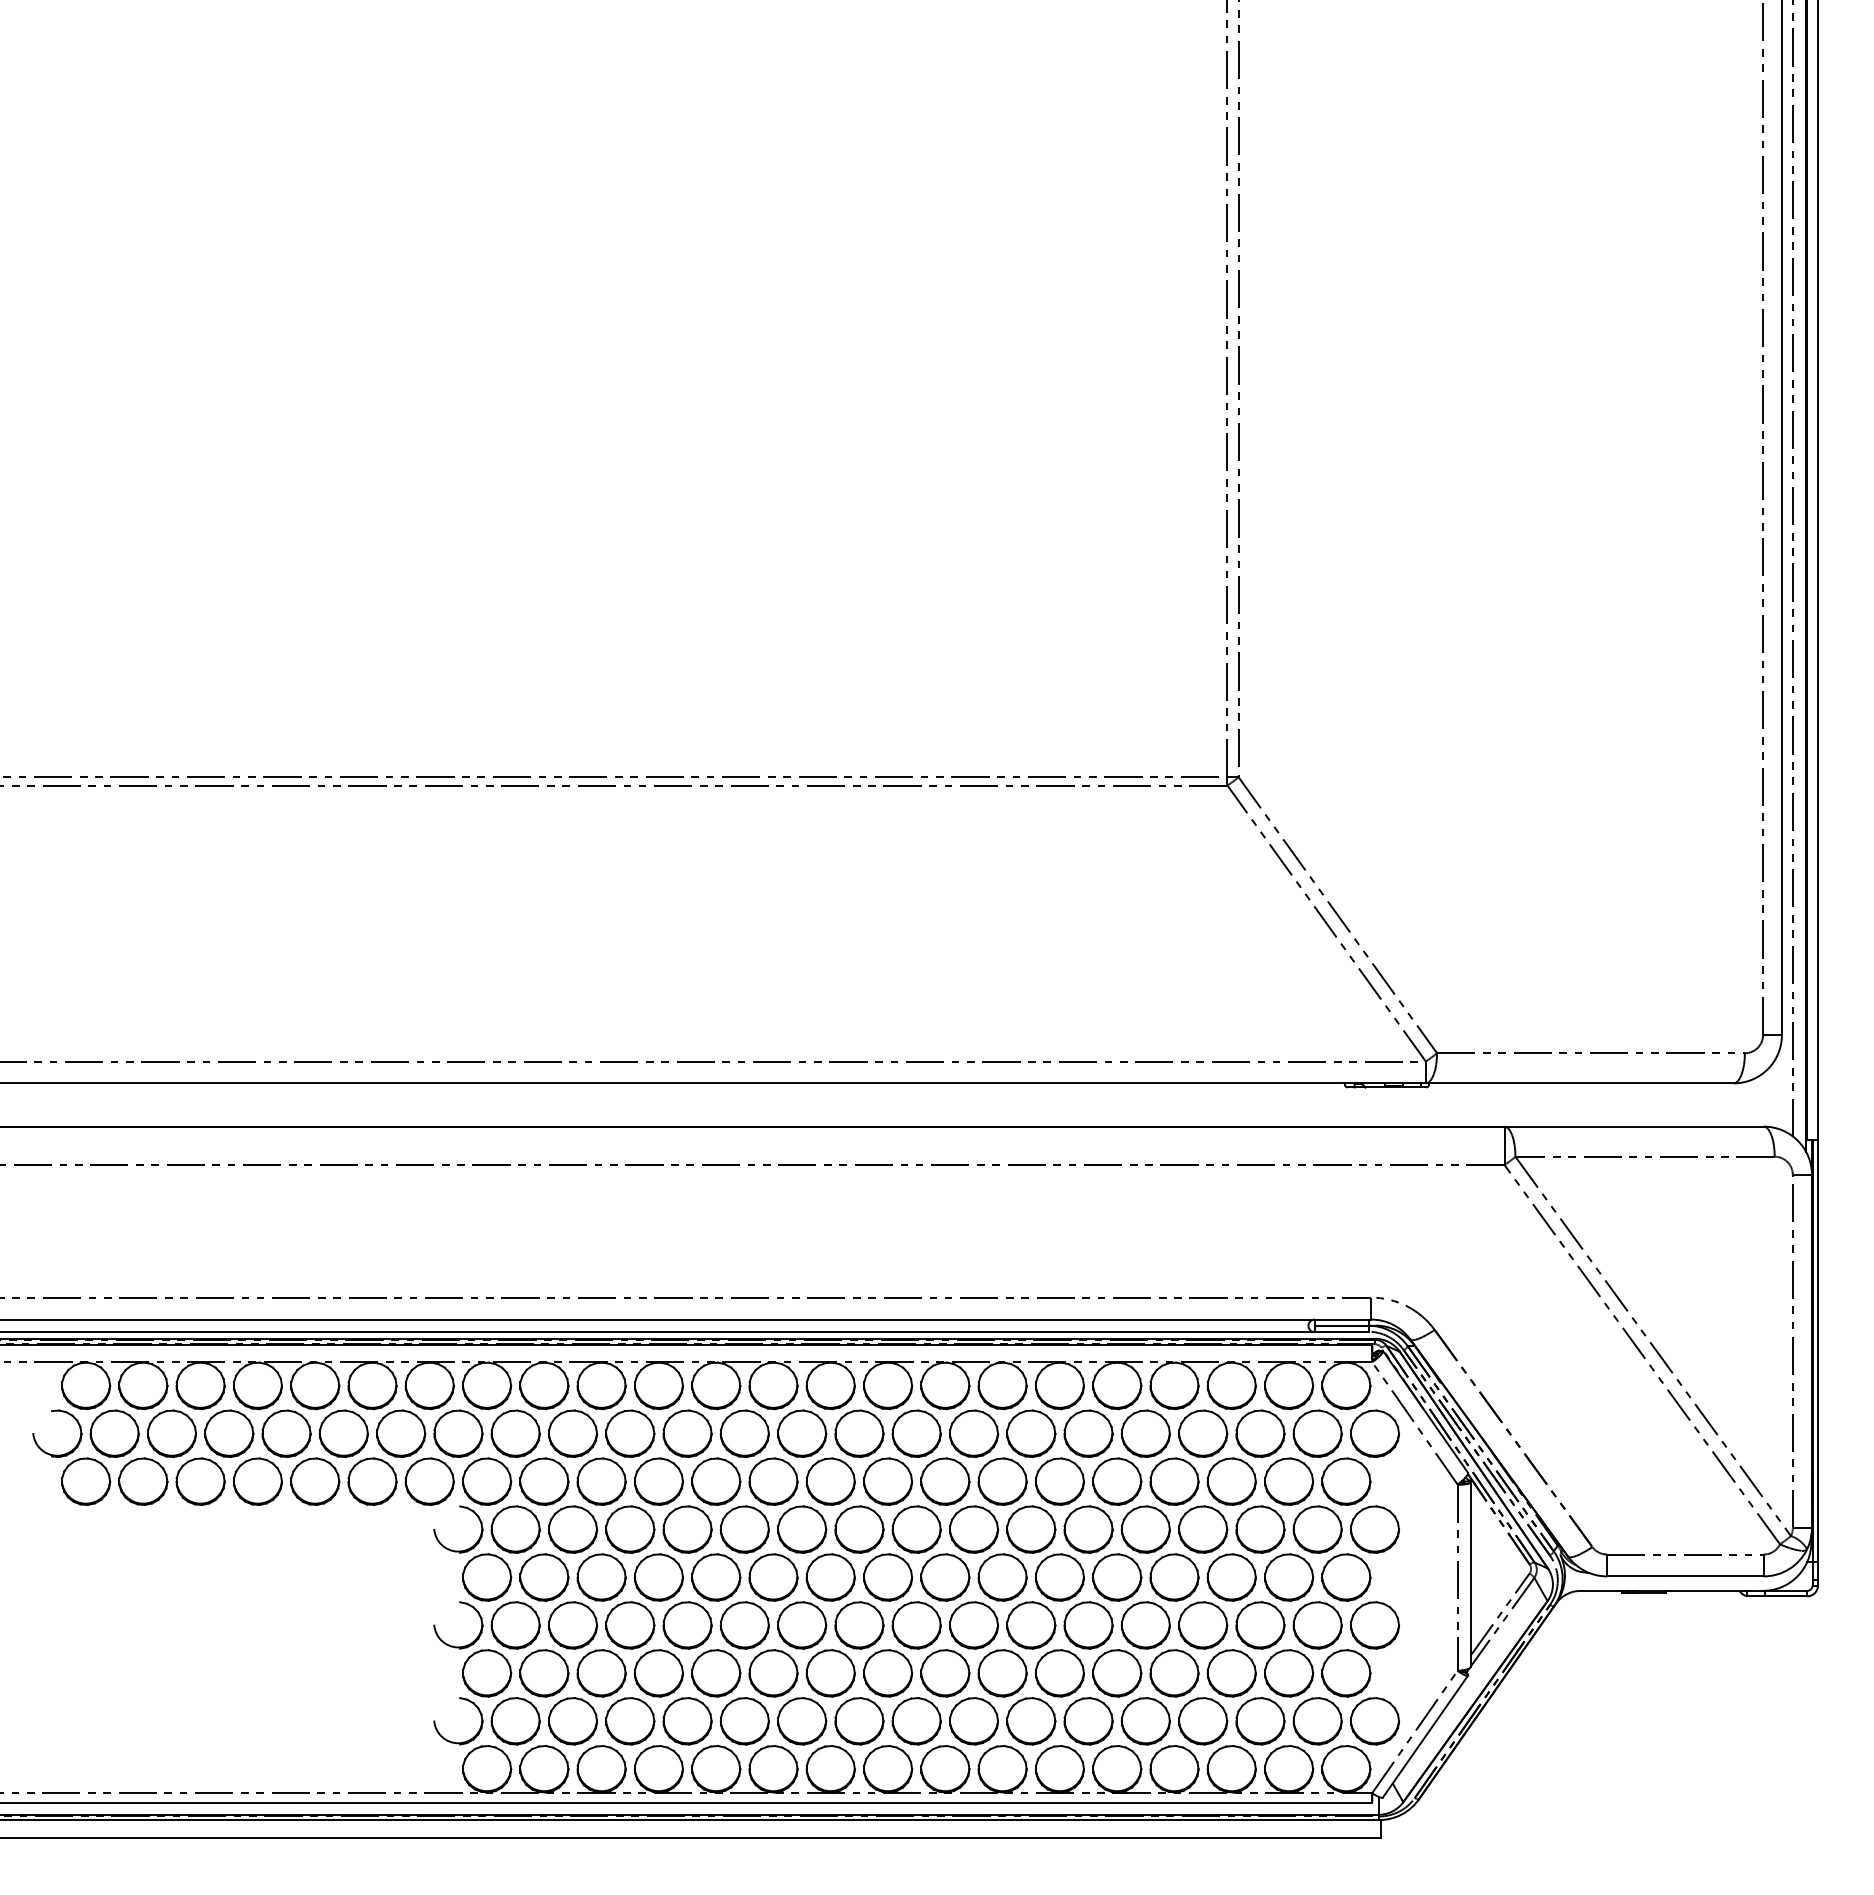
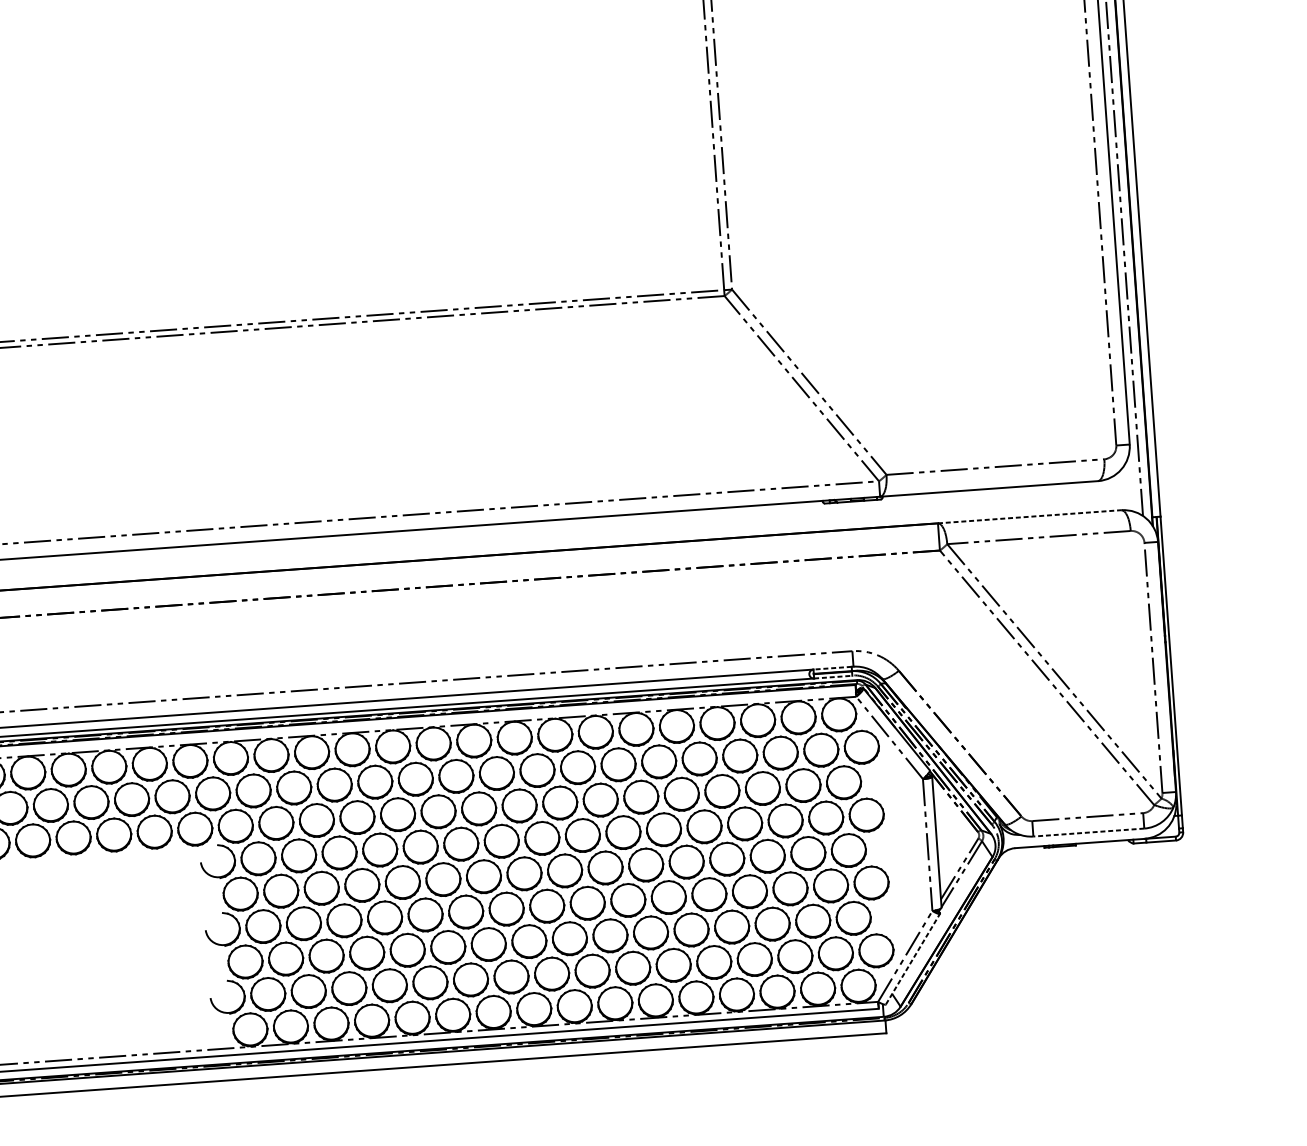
line: (1634, 1126) -> (1029, 516), solid -> dashed
line: (1341, 1319) -> (832, 668), solid -> dashed
line: (1341, 1332) -> (833, 677), solid -> dashed
line: (1684, 1576) -> (1088, 832), solid -> dashed
line: (1425, 1736) -> (913, 959), solid -> dashed

